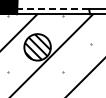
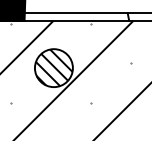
line: (53, 9) -> (76, 13), dashed -> solid

